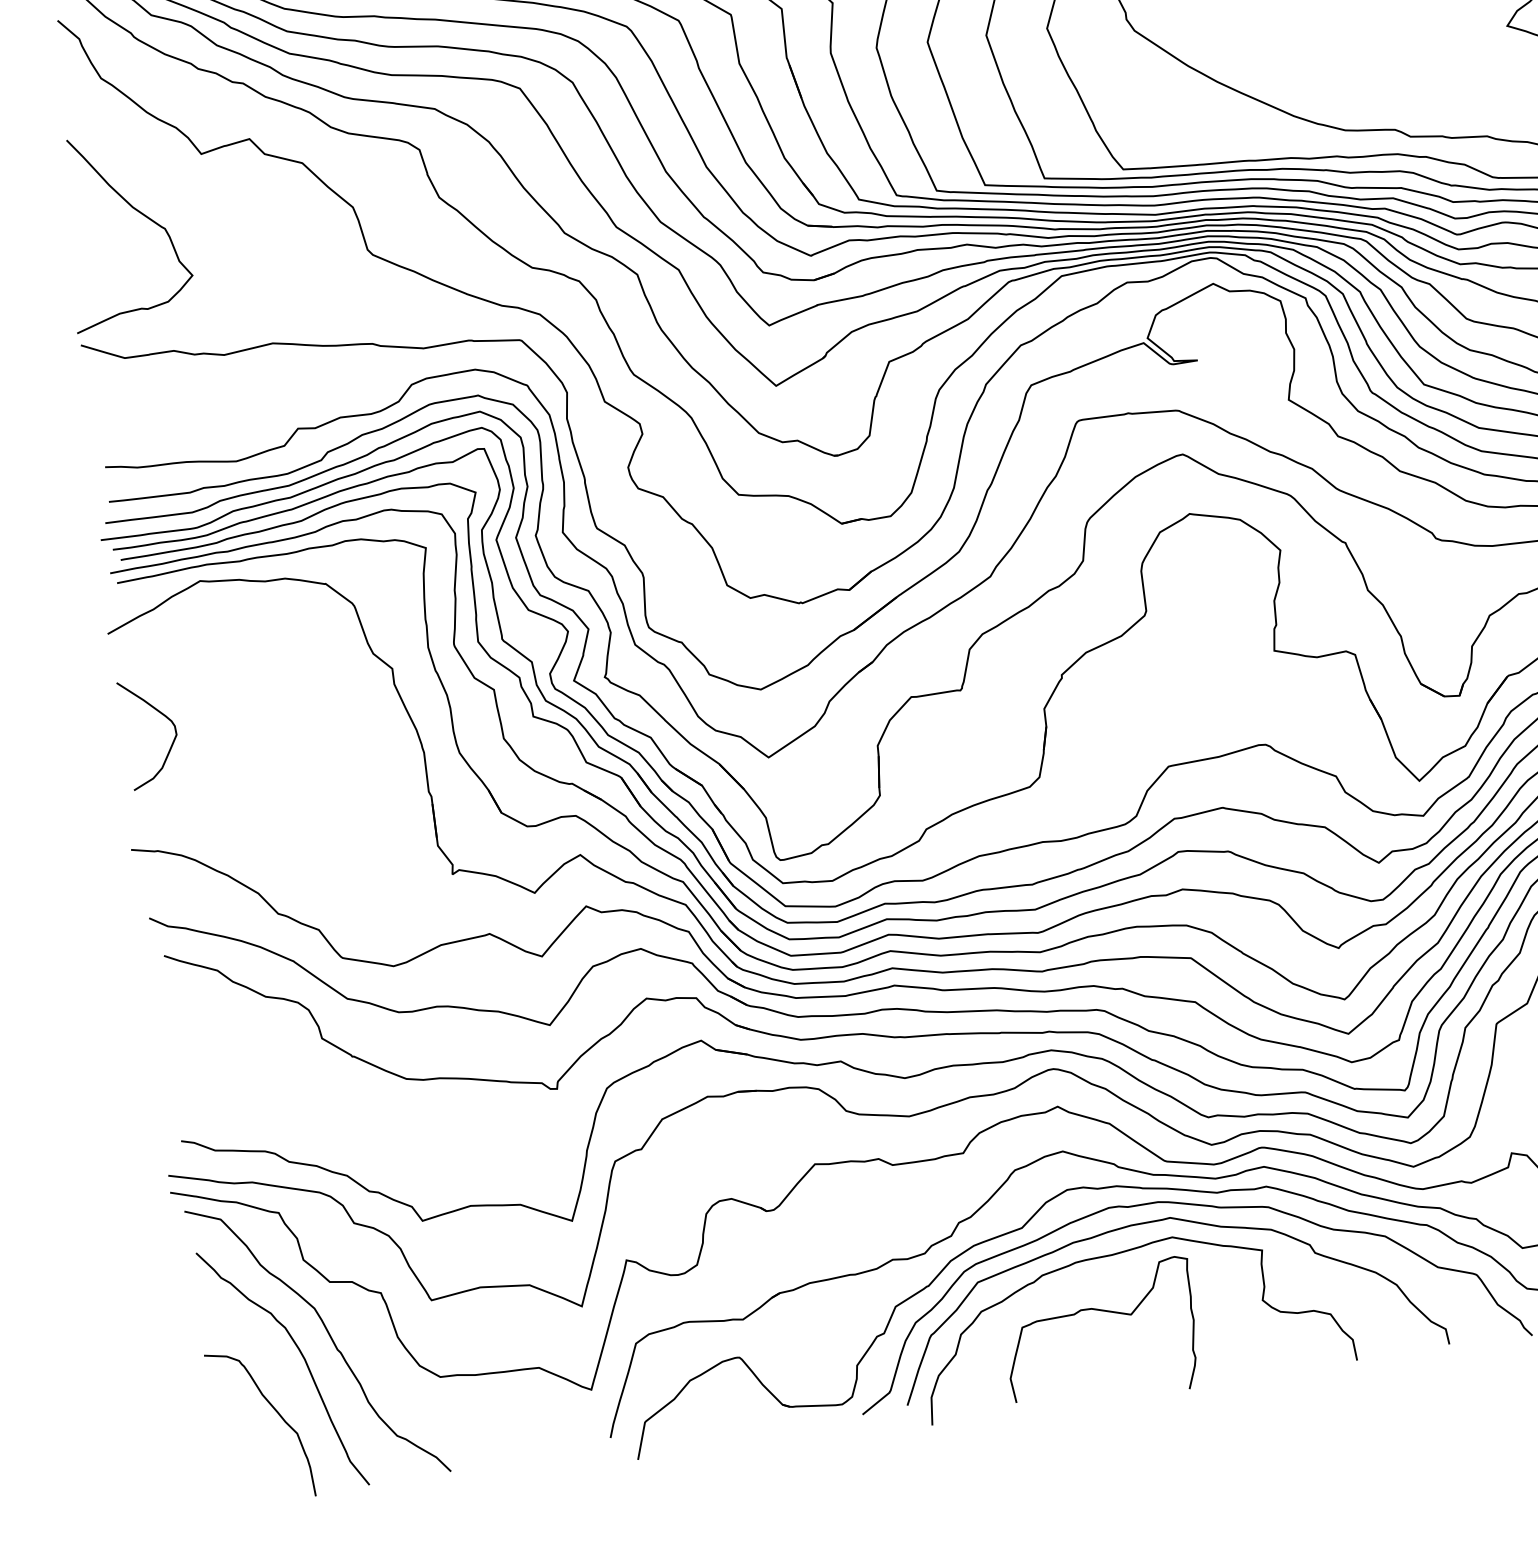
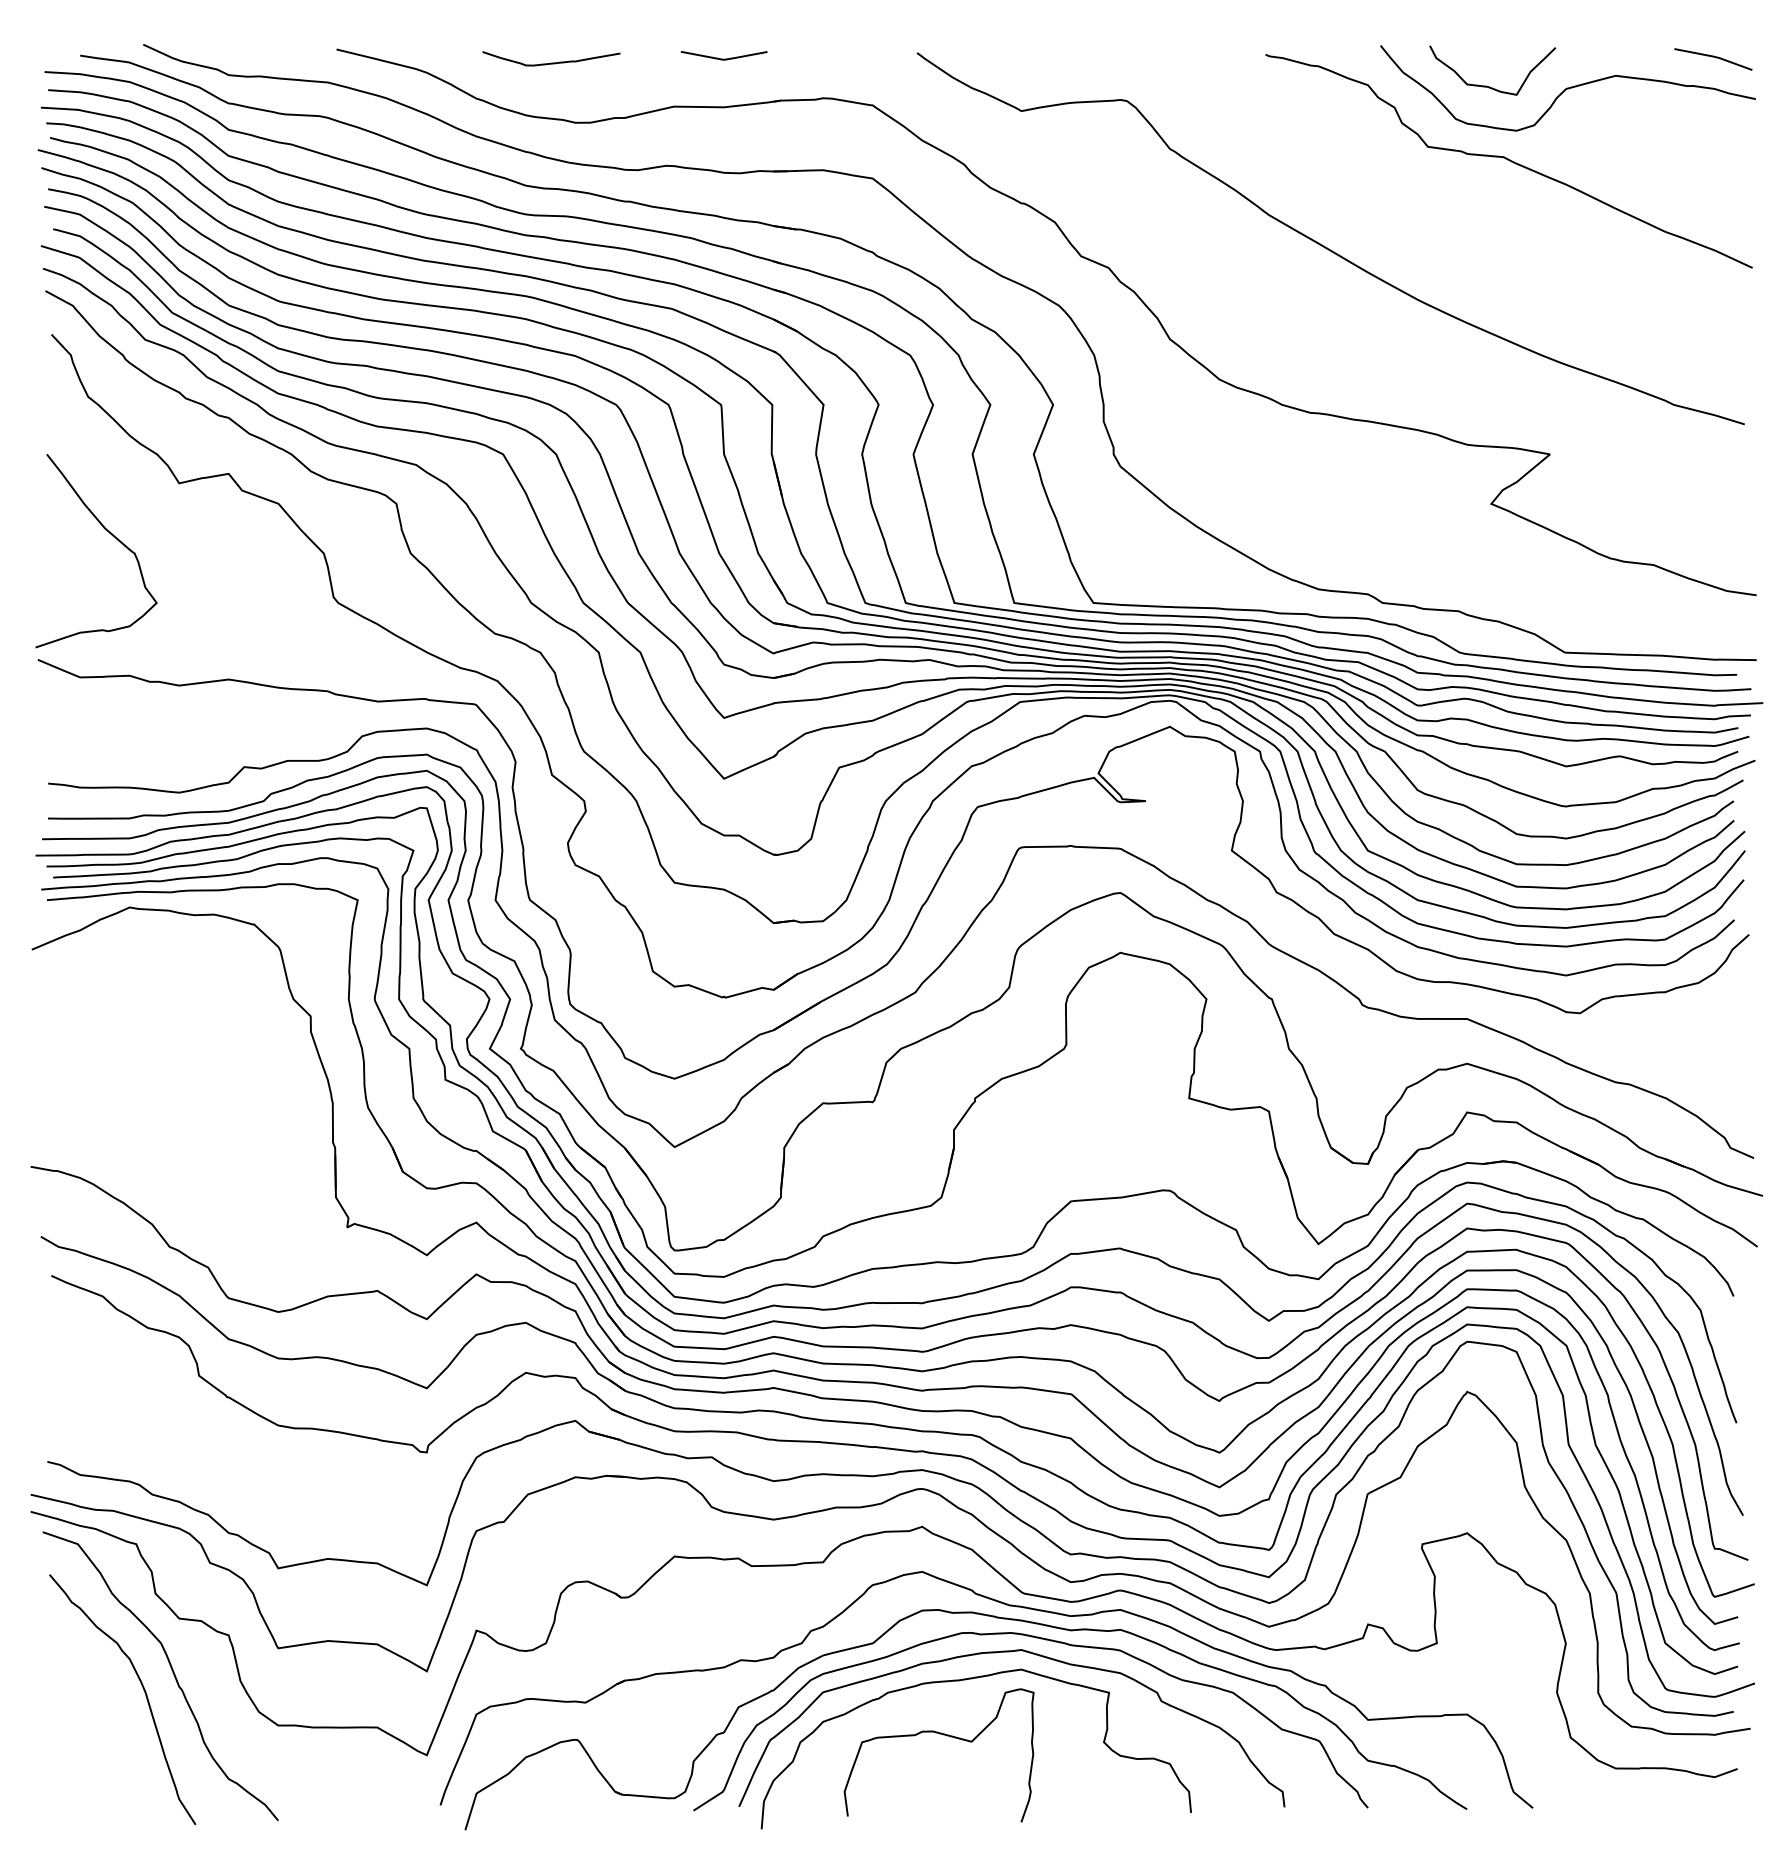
curve: (163, 716) -> (78, 1037), removed
curve: (276, 1412) -> (111, 1742), removed

